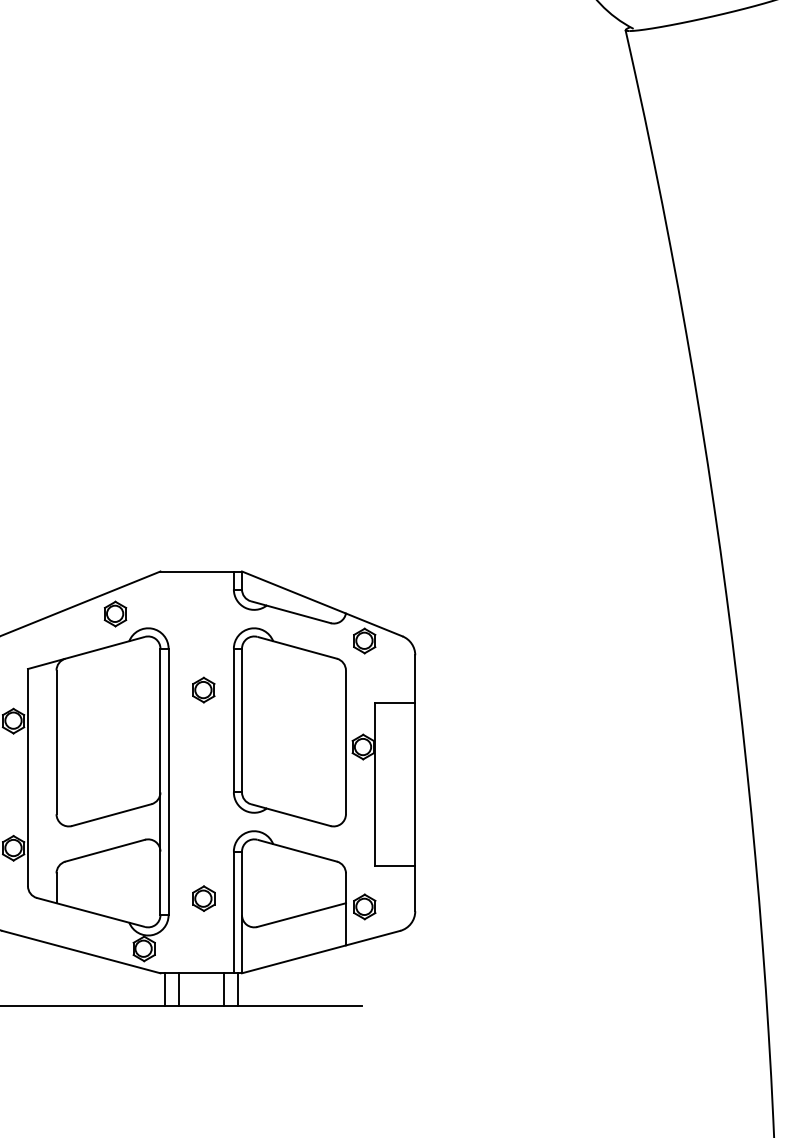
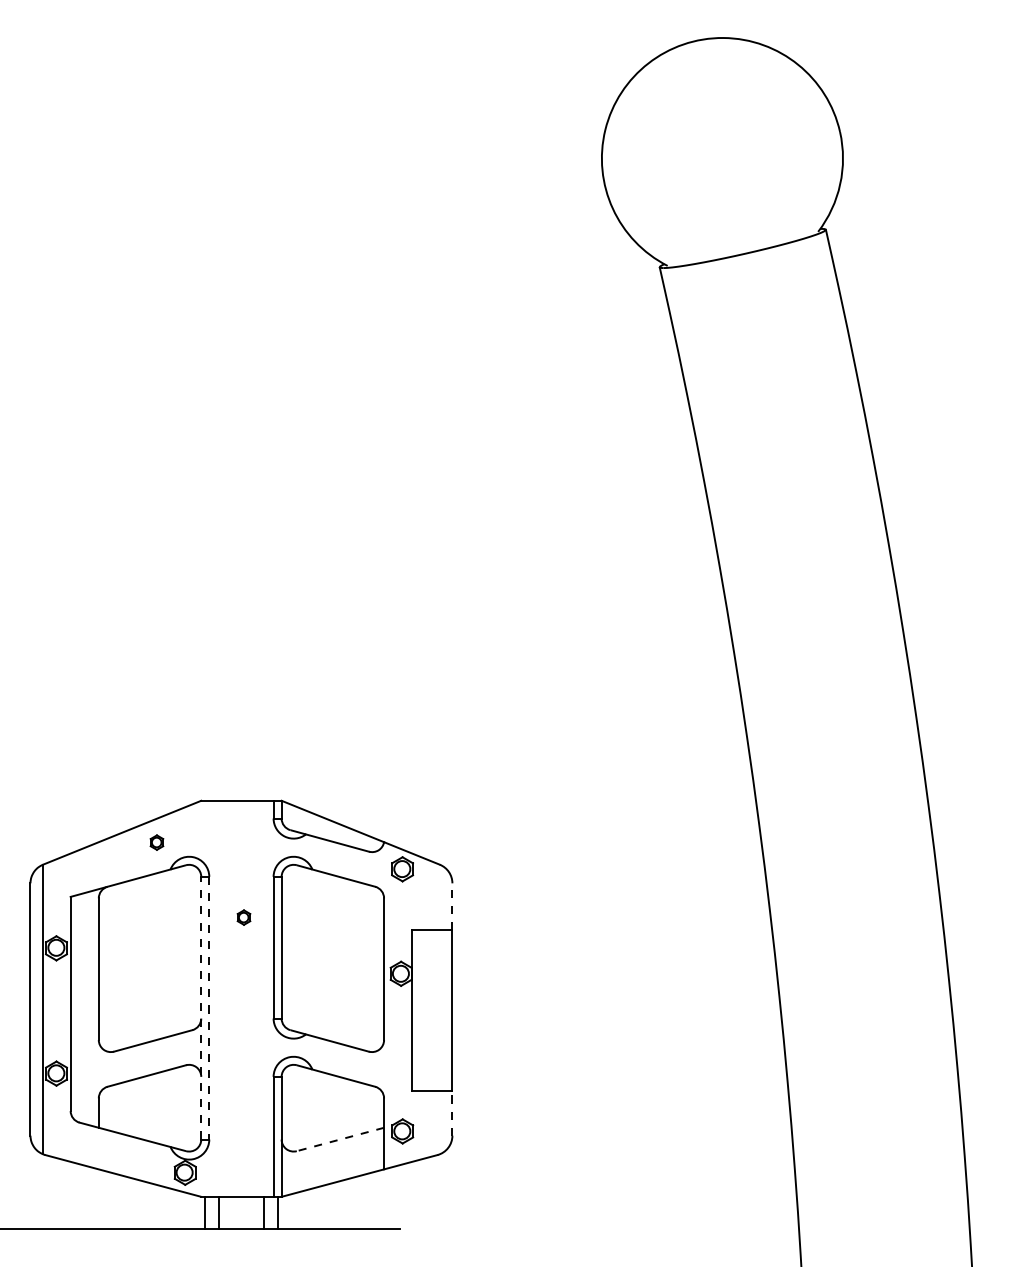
part: (115, 613) -> (156, 842), size x0.6
line: (415, 678) -> (452, 906), solid -> dashed
part: (203, 689) -> (243, 917), size x0.6
line: (160, 781) -> (201, 1007), solid -> dashed
line: (168, 782) -> (209, 1008), solid -> dashed
line: (415, 887) -> (452, 1112), solid -> dashed
part: (203, 898) -> (243, 1123), removed
line: (300, 915) -> (339, 1139), solid -> dashed

